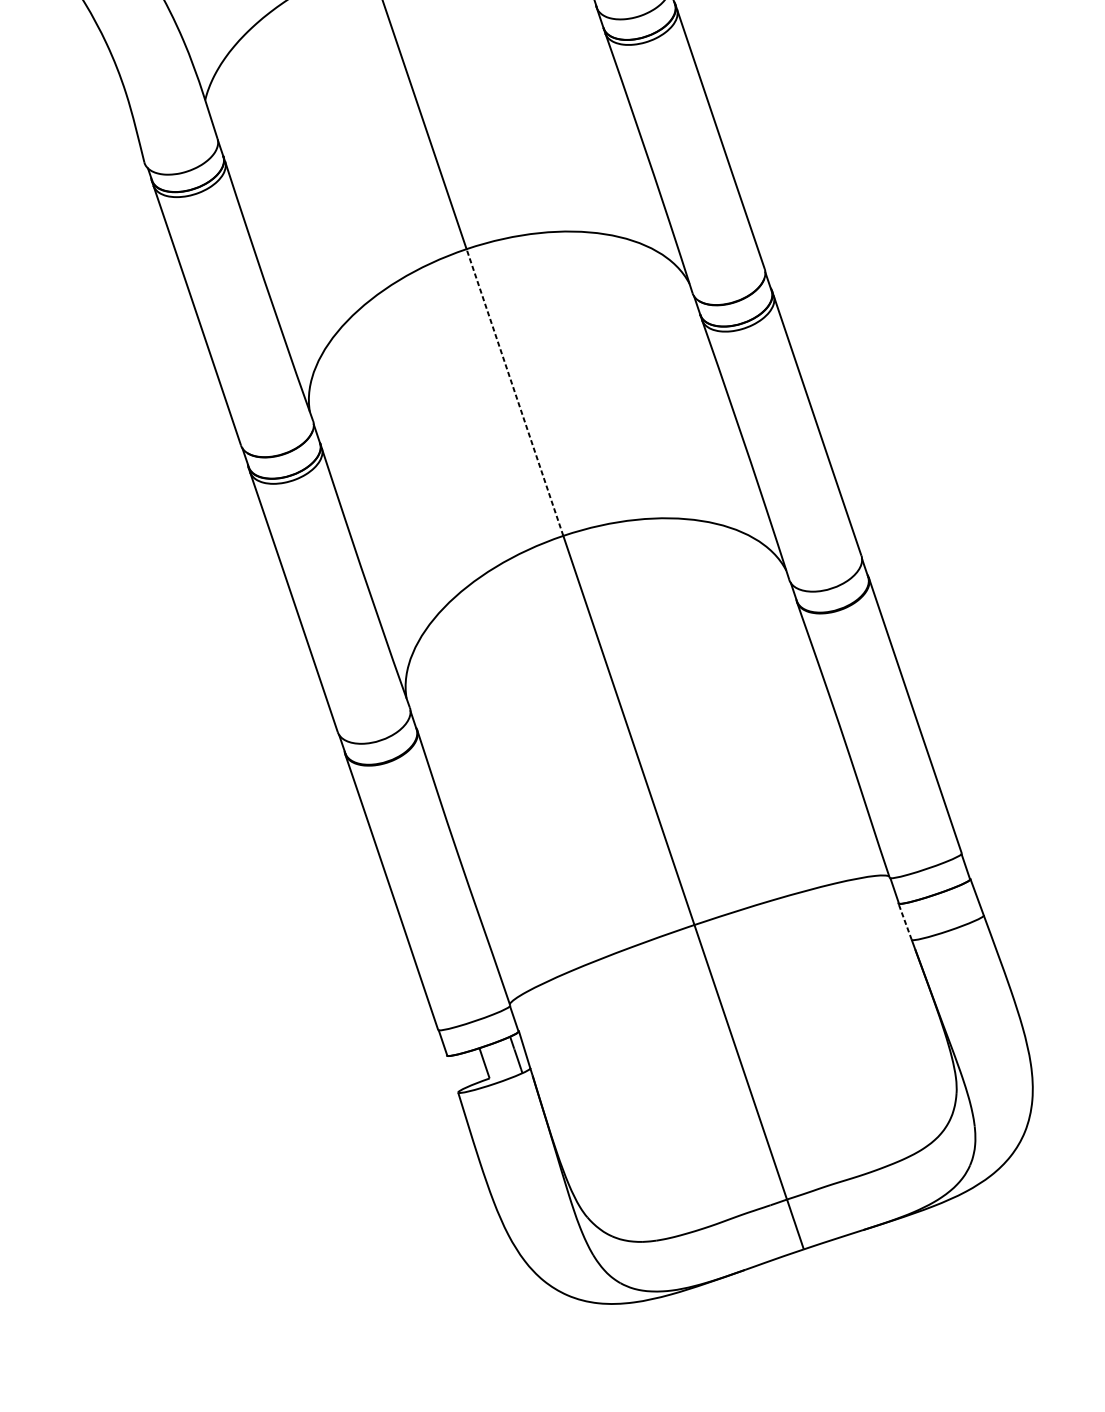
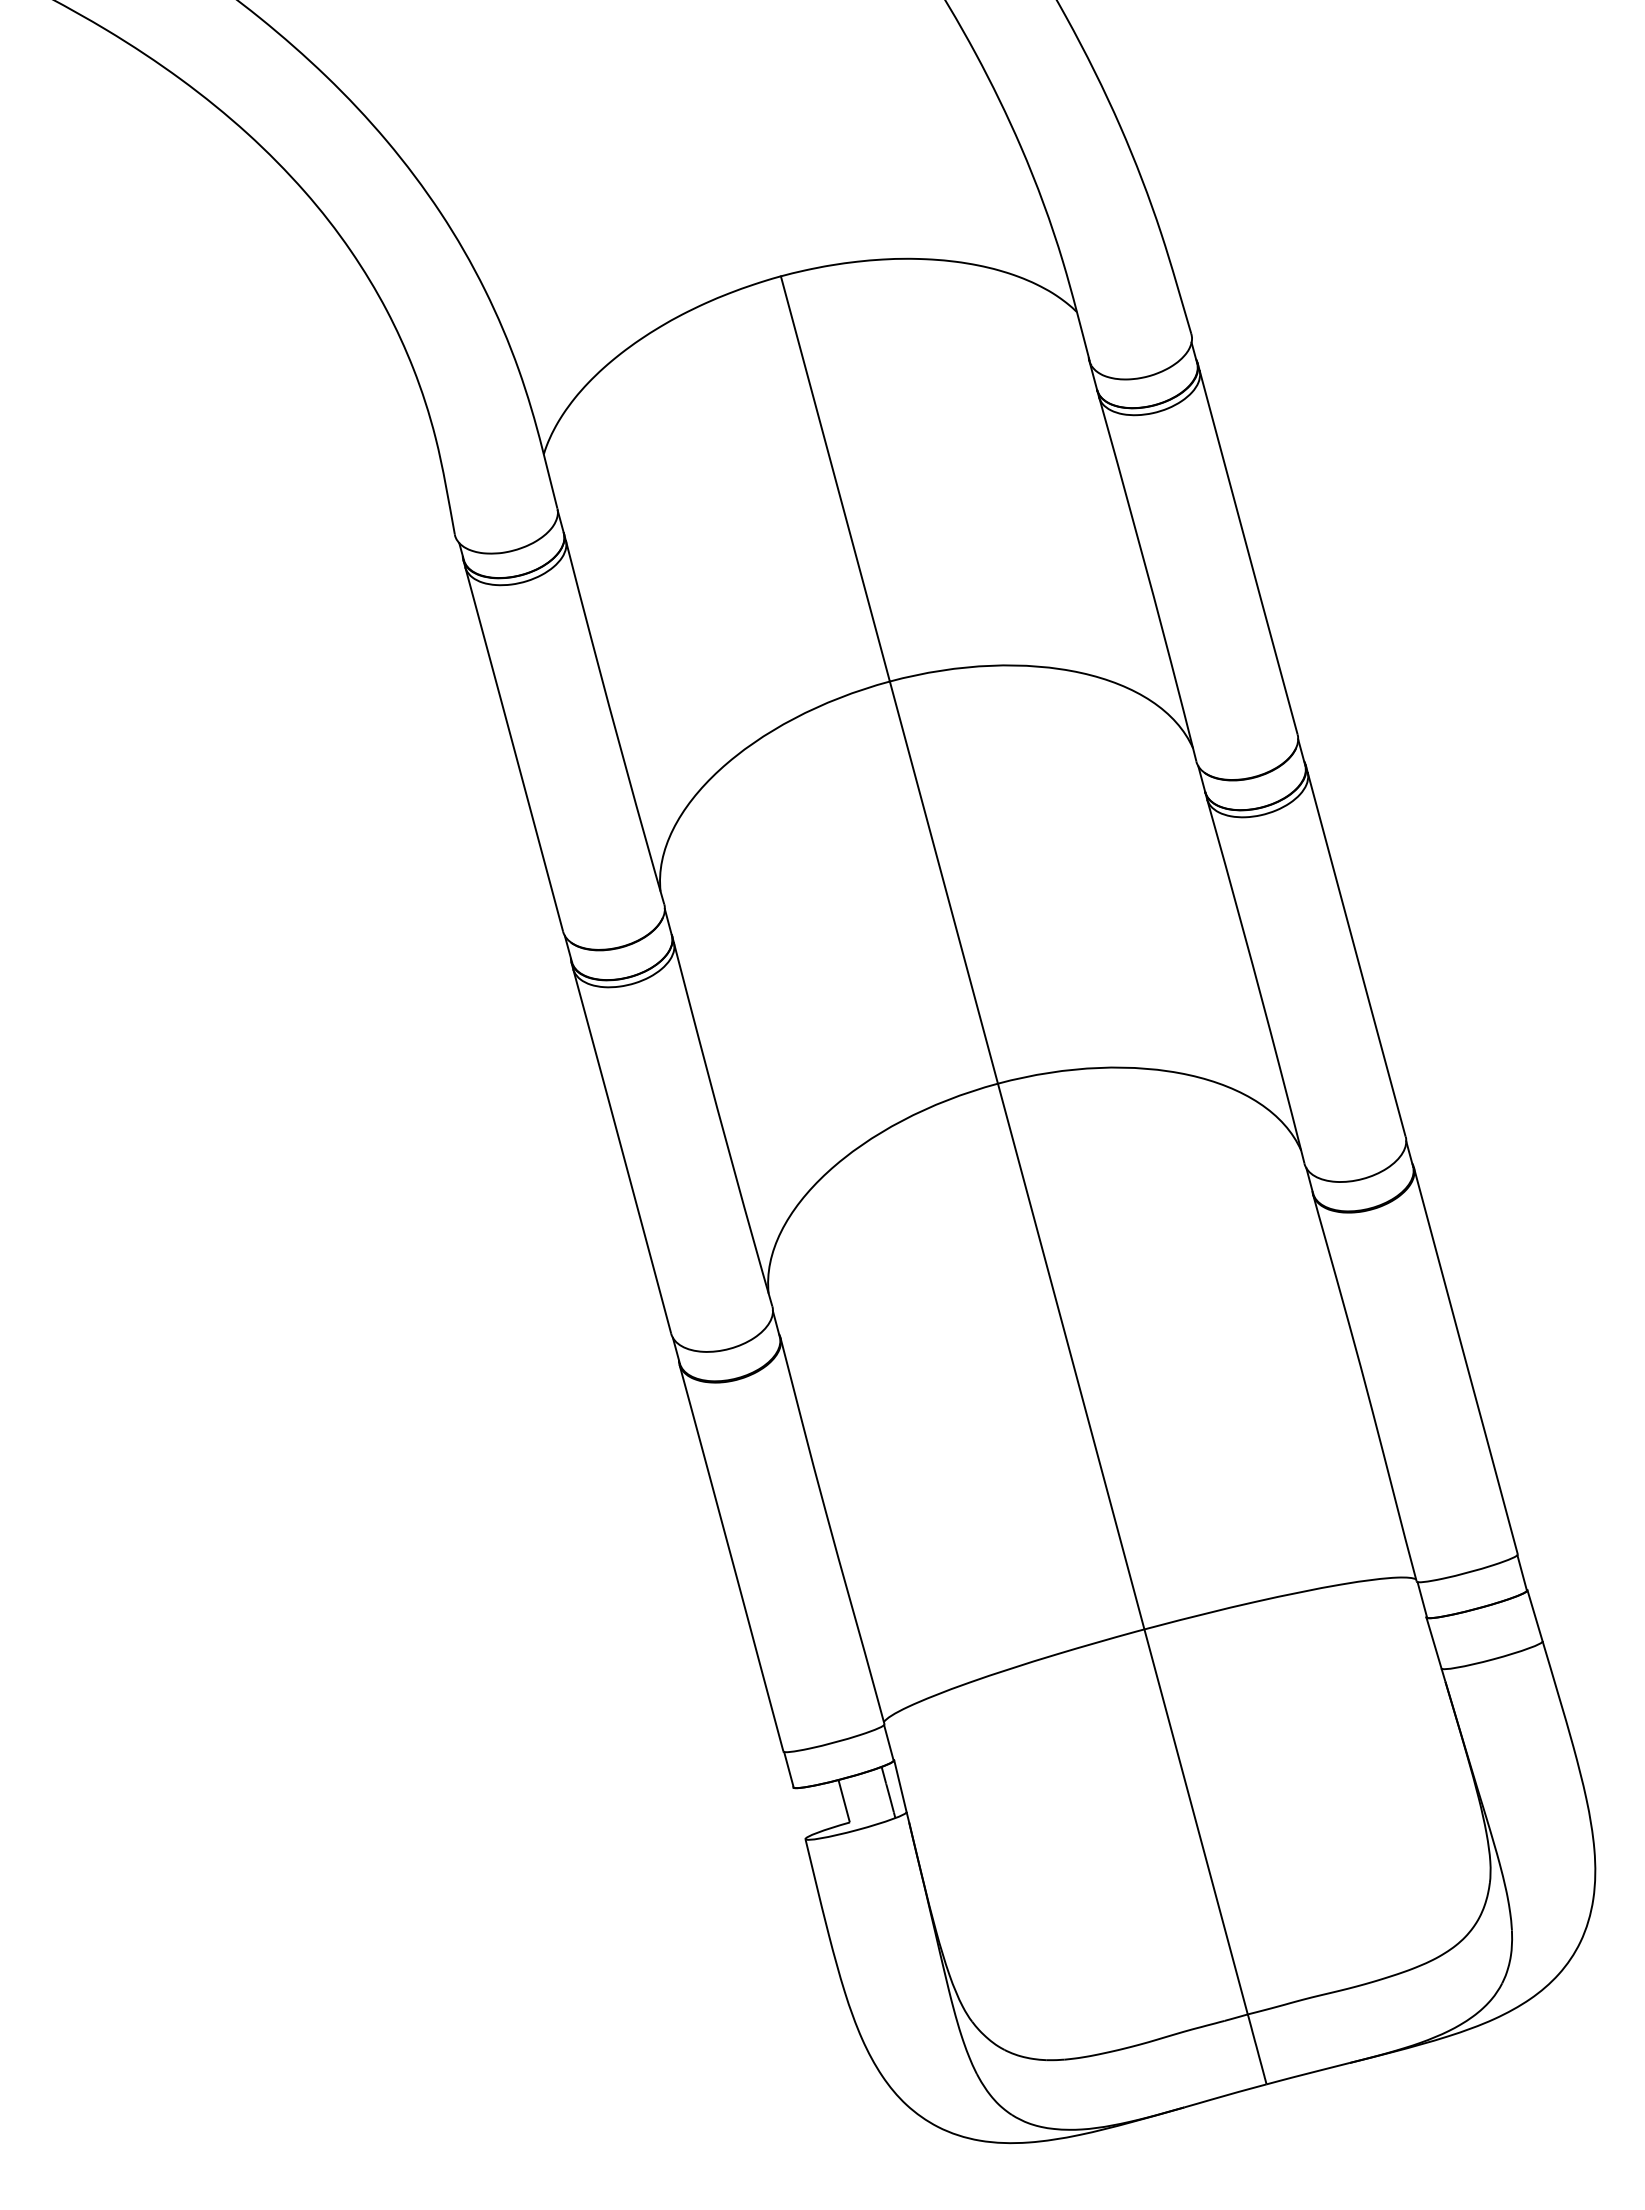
line: (514, 392) -> (943, 882), dashed -> solid
line: (904, 922) -> (1433, 1643), dashed -> solid

